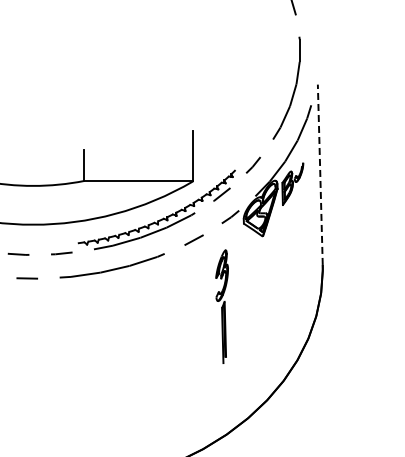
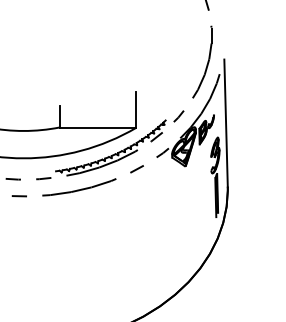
line: (320, 174) -> (226, 122), dashed -> solid
part: (221, 306) -> (214, 177), moved

